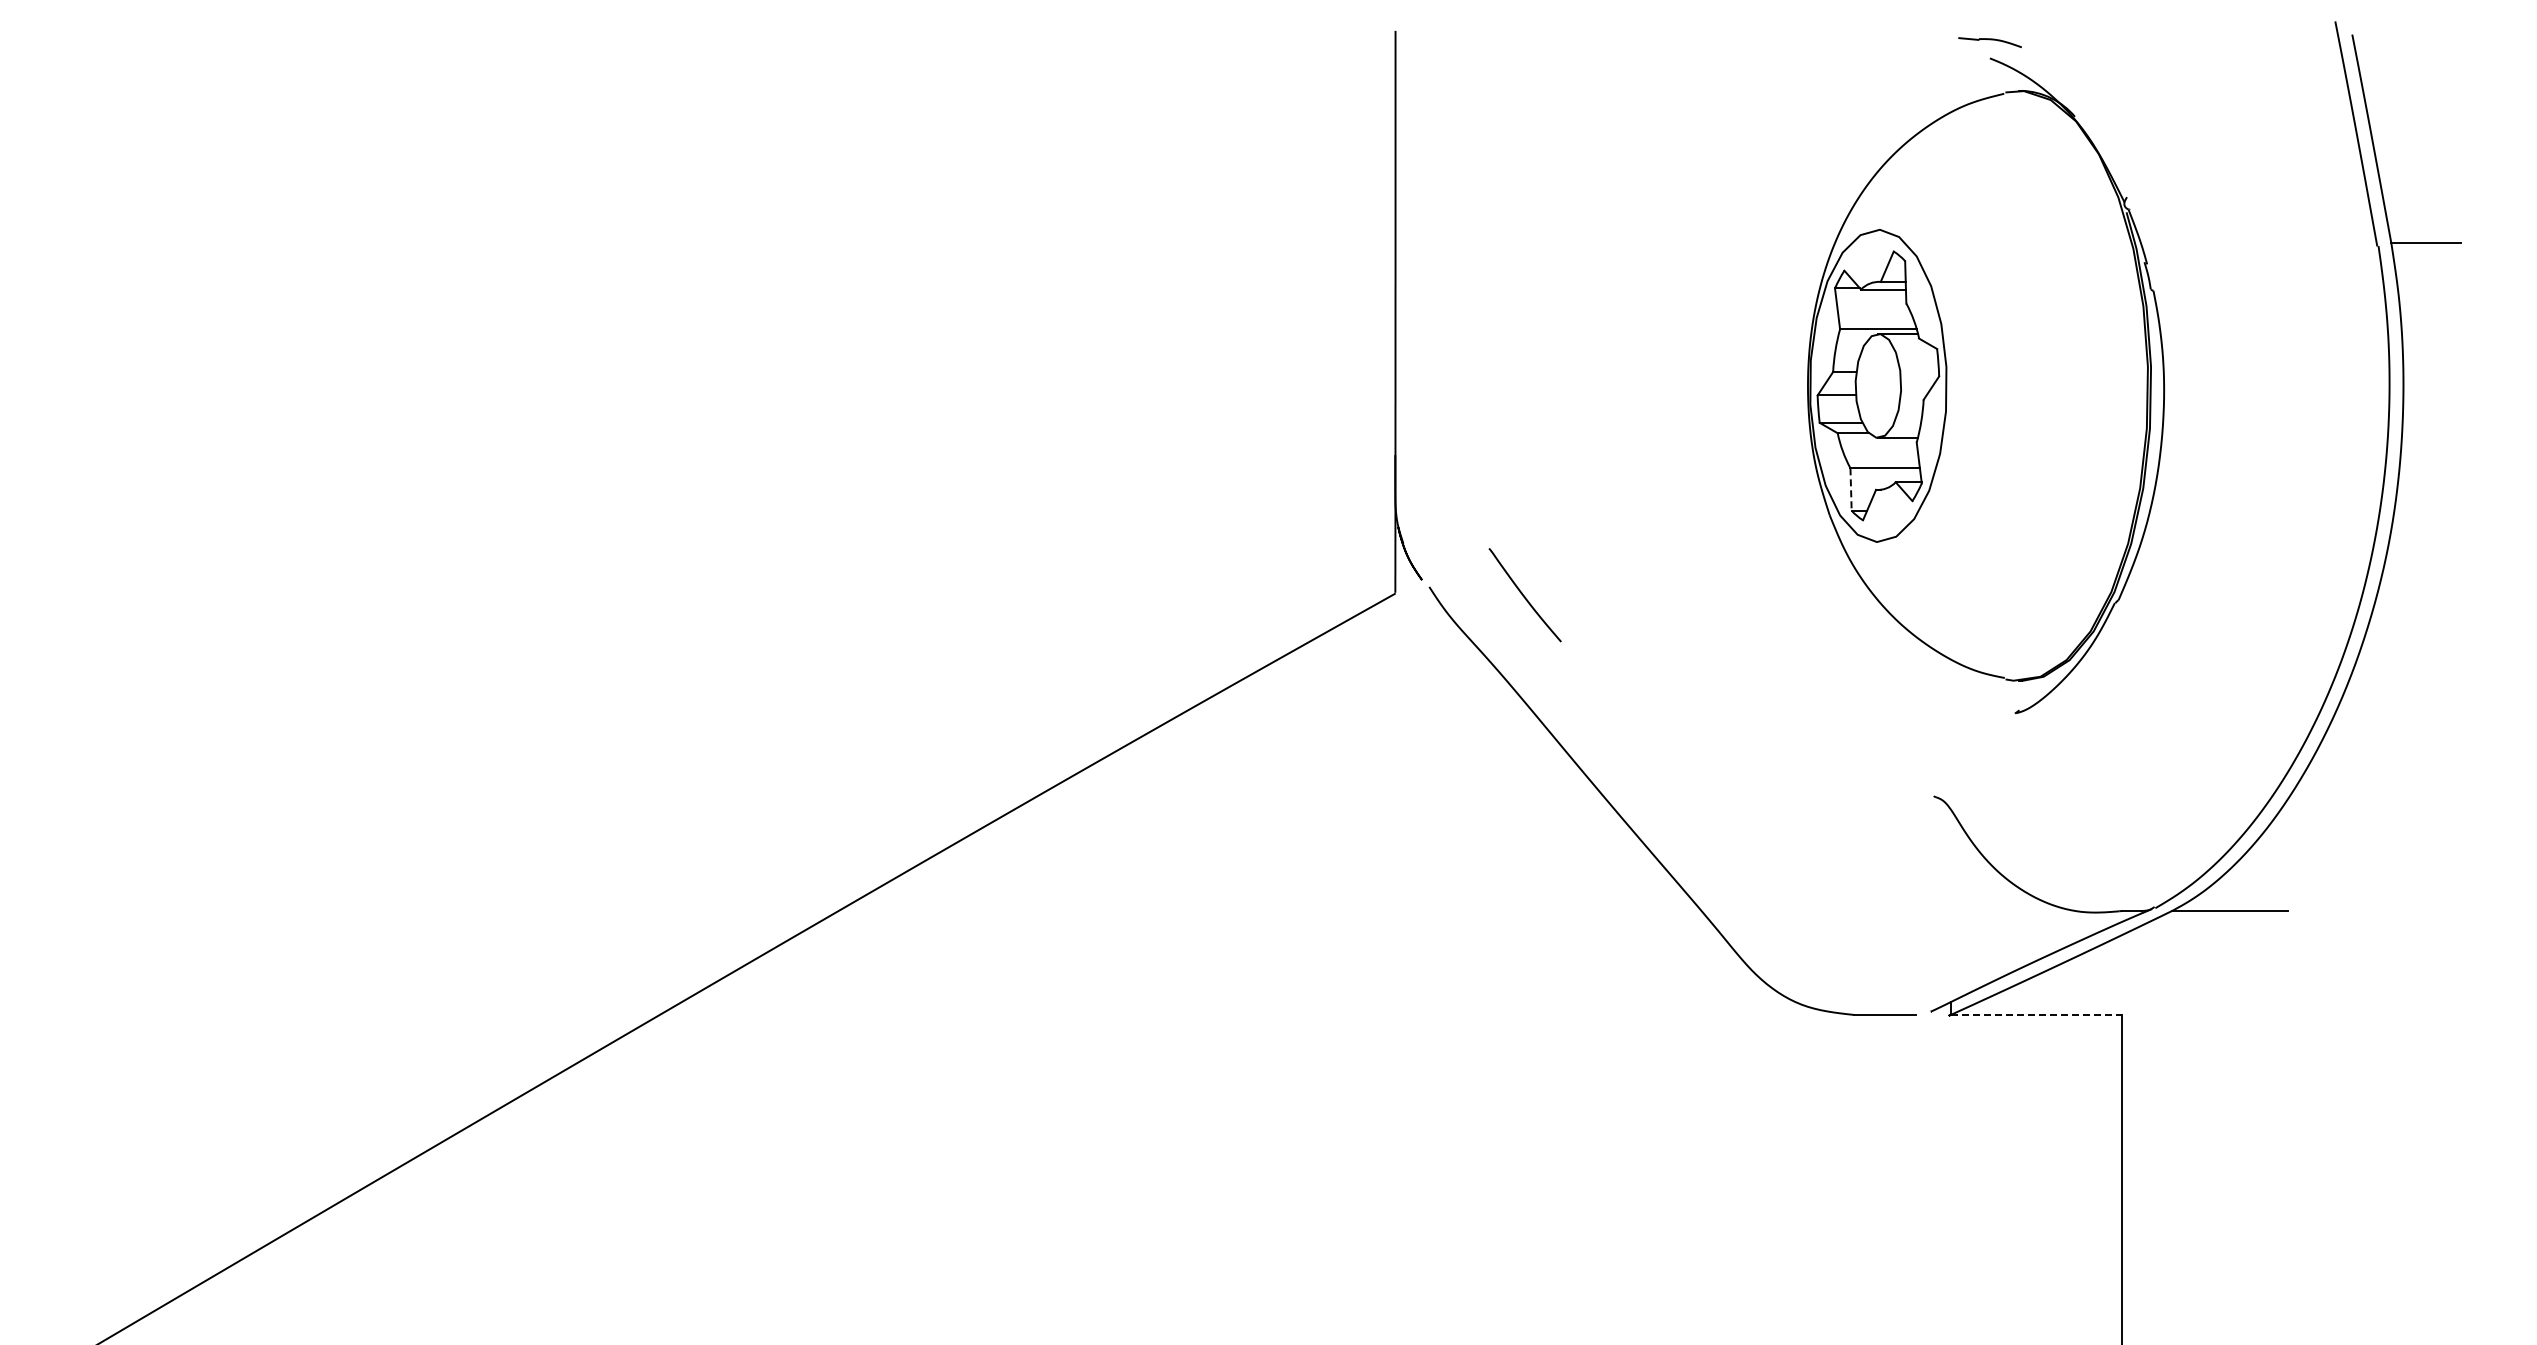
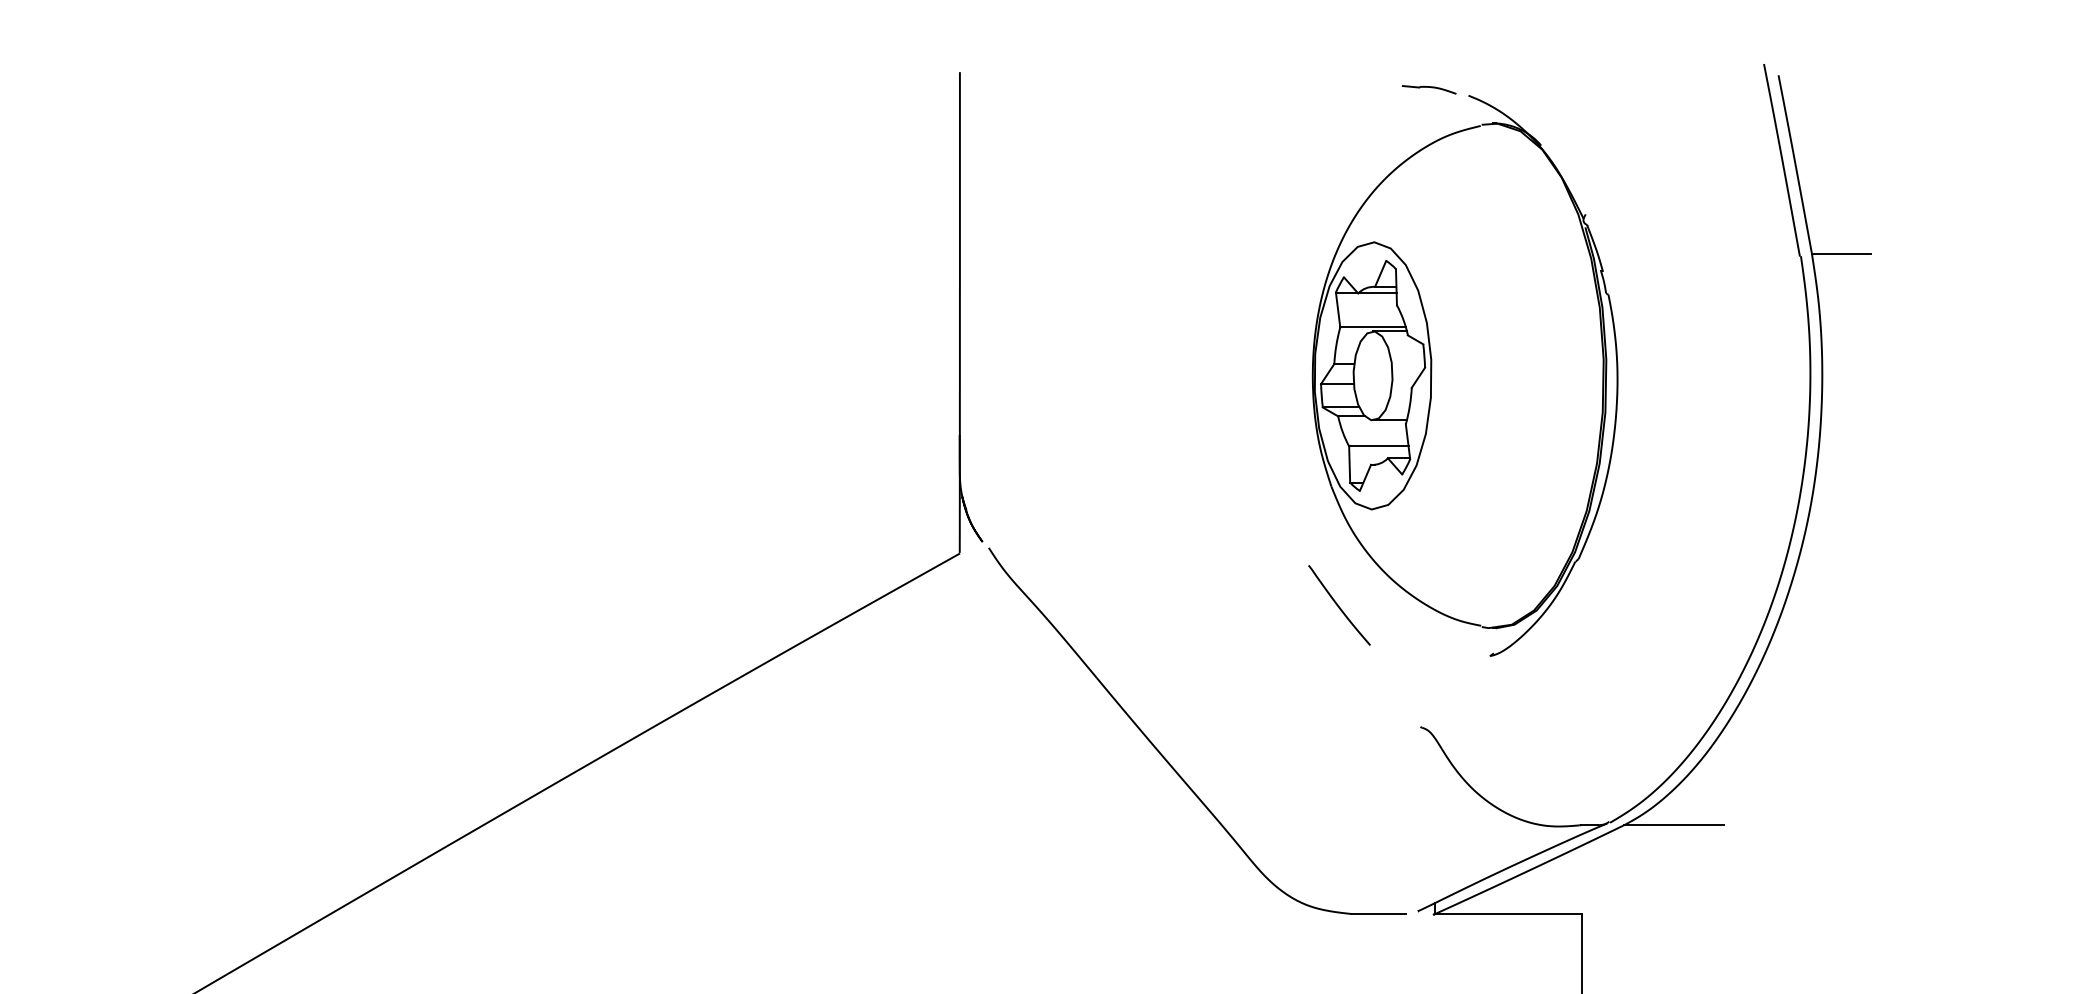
part: (1989, 42) -> (1428, 89), moved
line: (1851, 489) -> (1350, 464), dashed -> solid
curve: (1524, 595) -> (1338, 605), moved
line: (2036, 1014) -> (1508, 913), dashed -> solid

